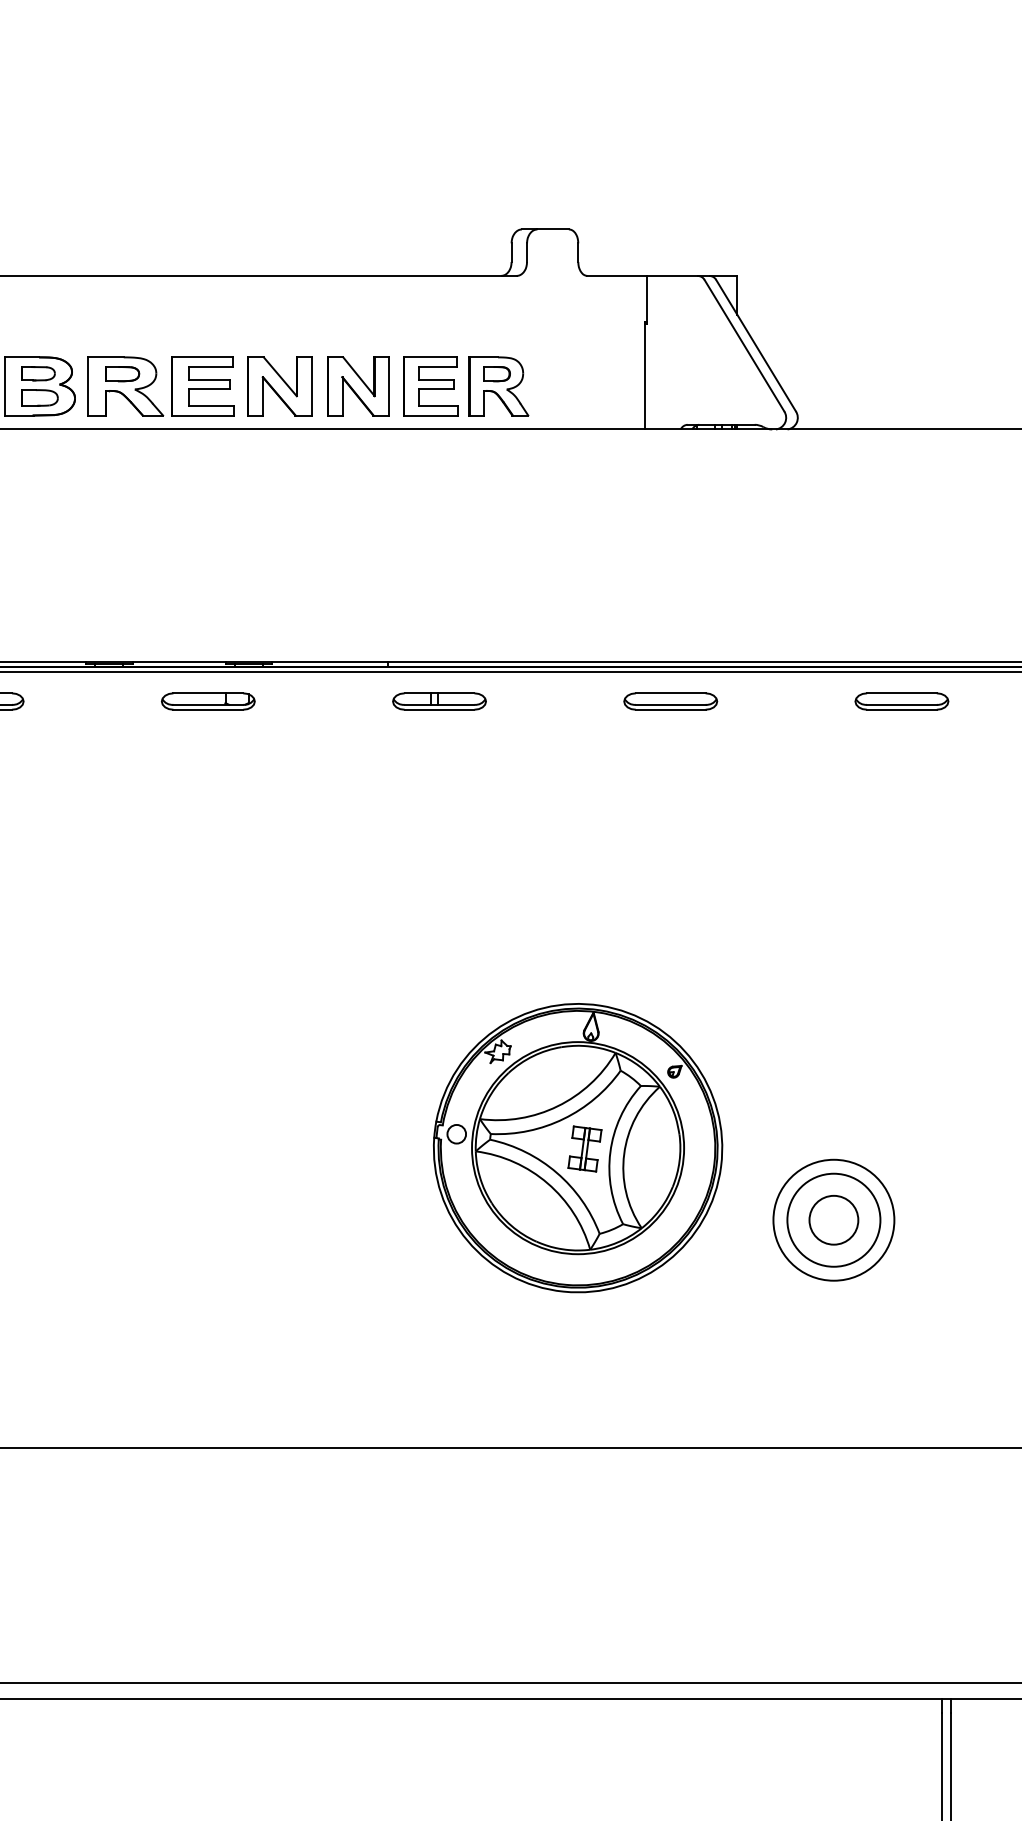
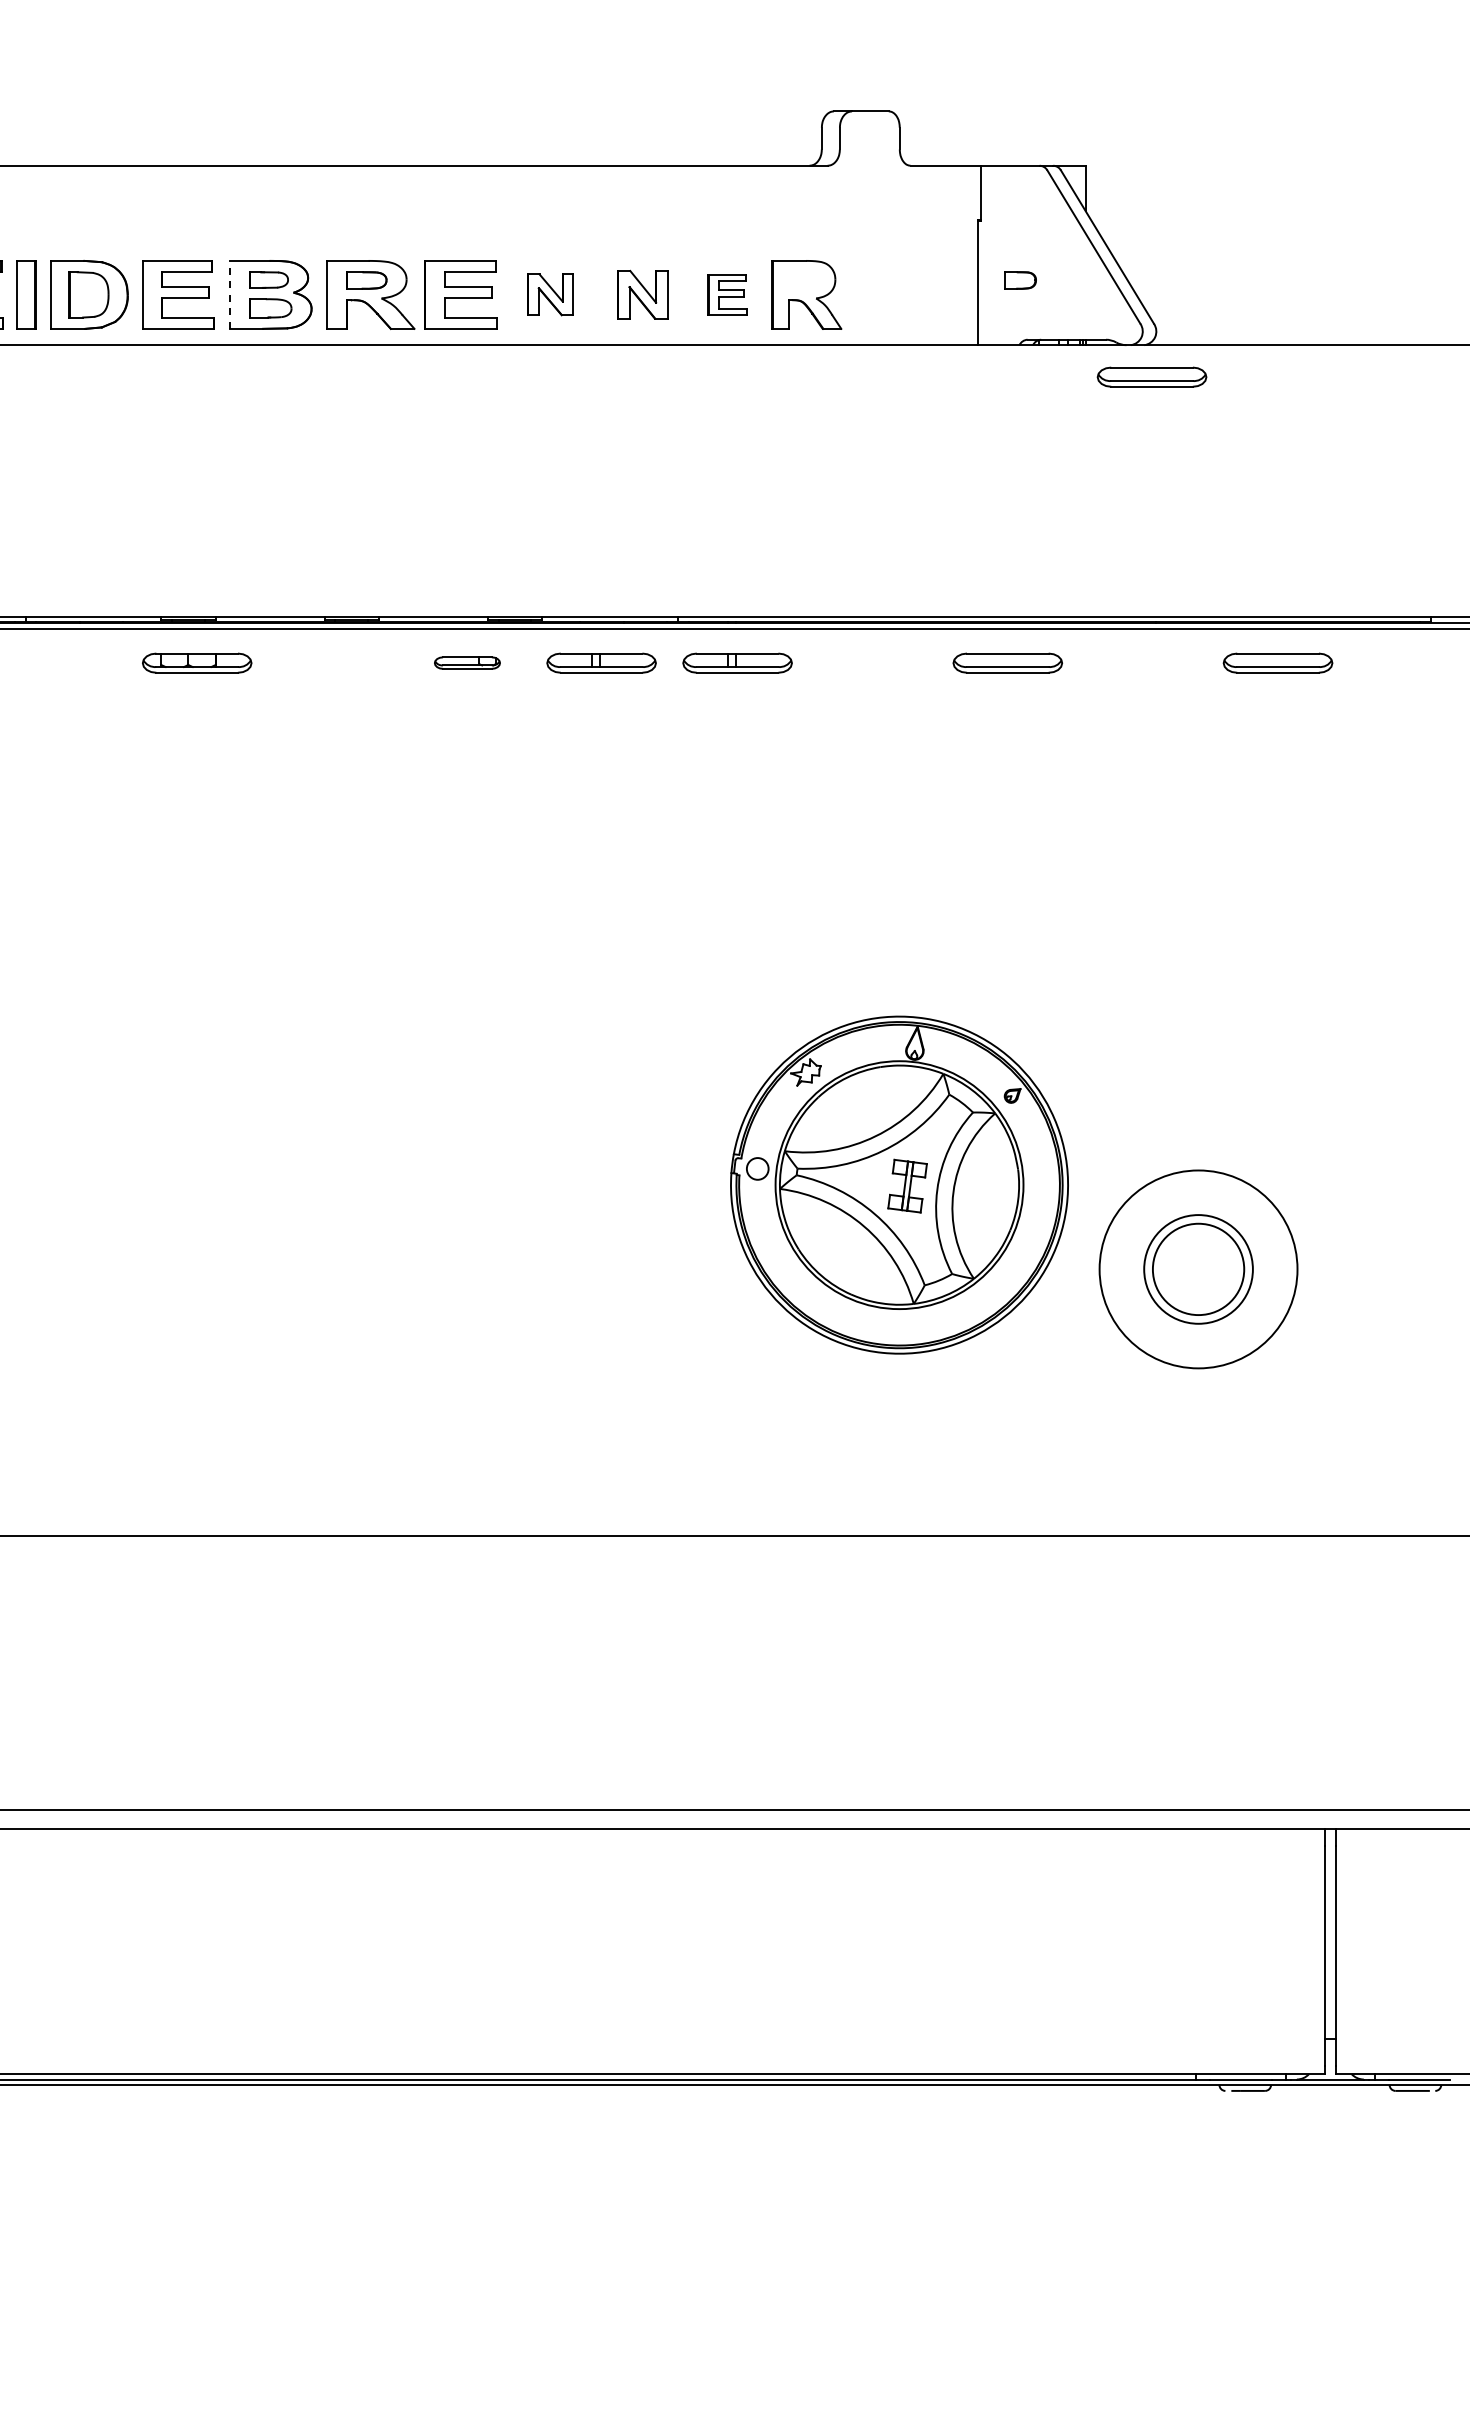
part: (496, 374) -> (1020, 280), moved
line: (5, 386) -> (230, 294), solid -> dashed
part: (279, 386) -> (550, 294), size x0.6
part: (358, 386) -> (642, 294), size x0.7
part: (430, 386) -> (727, 294), size x0.6
part: (793, 456) -> (1151, 376), added
part: (208, 700) -> (467, 662), size x0.6
part: (323, 700) -> (601, 662), added
circle: (833, 1219) -> (1198, 1268), size x1.6
circle: (833, 1220) -> (1198, 1269), size x1.4

